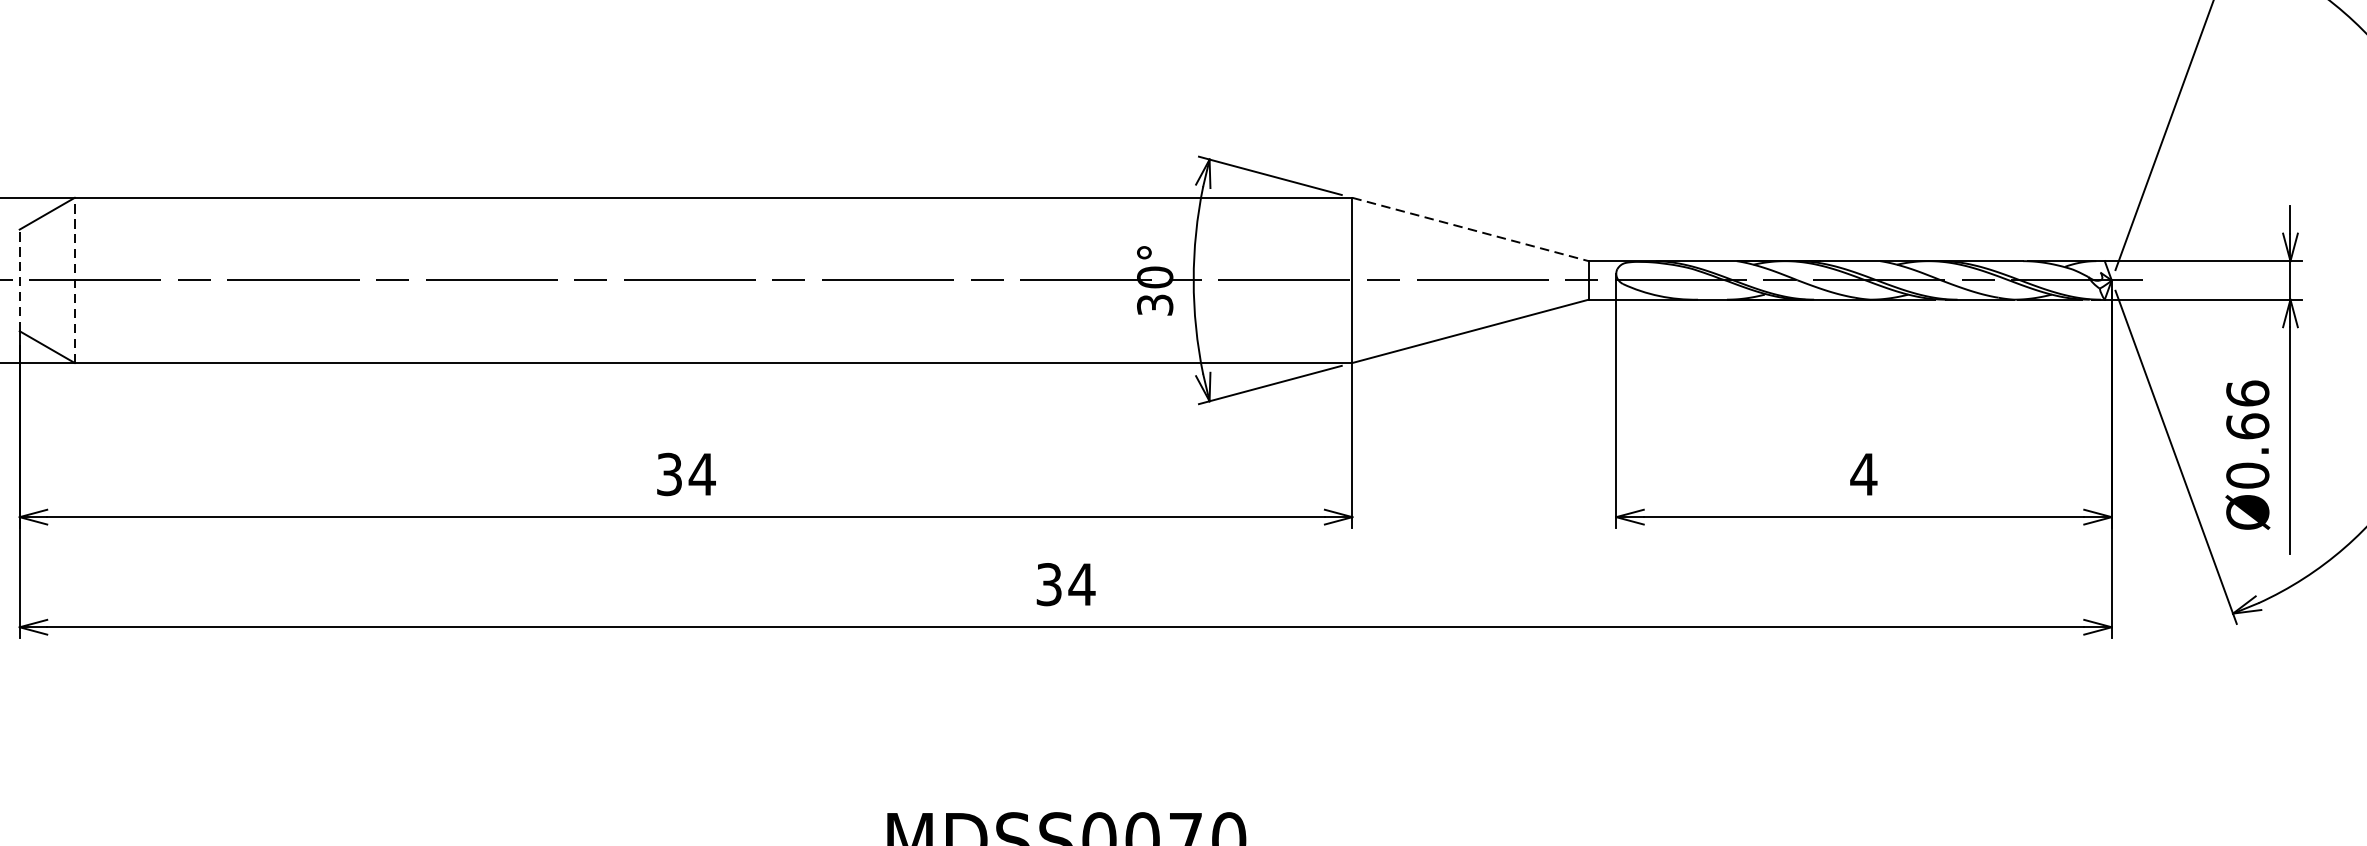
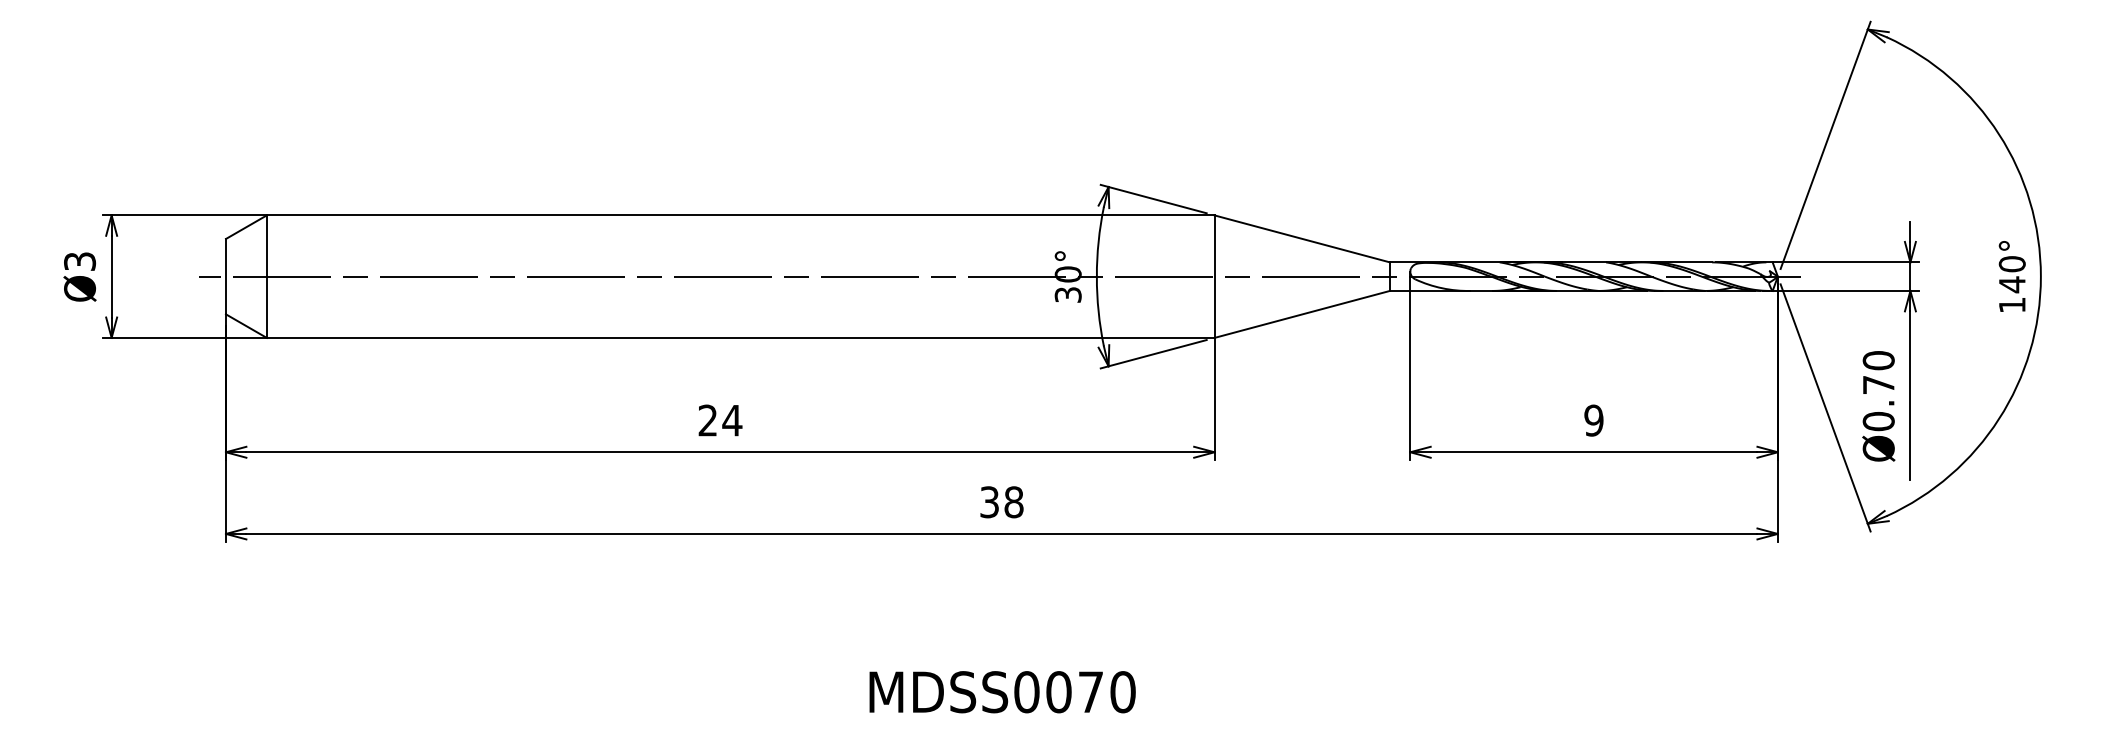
line: (1470, 228) -> (1302, 238), dashed -> solid
line: (20, 280) -> (226, 276), dashed -> solid
line: (74, 280) -> (266, 276), dashed -> solid
text: (2247, 409) -> (1878, 372), Ø0.66 -> Ø0.70
text: (668, 474) -> (707, 420), 34 -> 24
text: (1863, 474) -> (1593, 420), 4 -> 9
text: (1081, 584) -> (1013, 502), 34 -> 38

